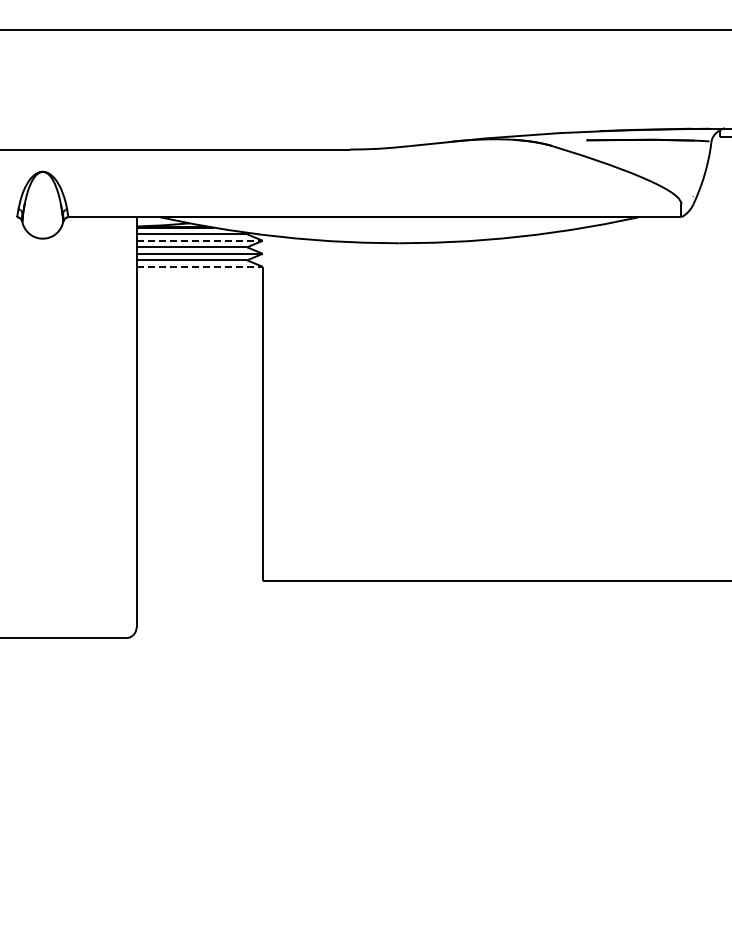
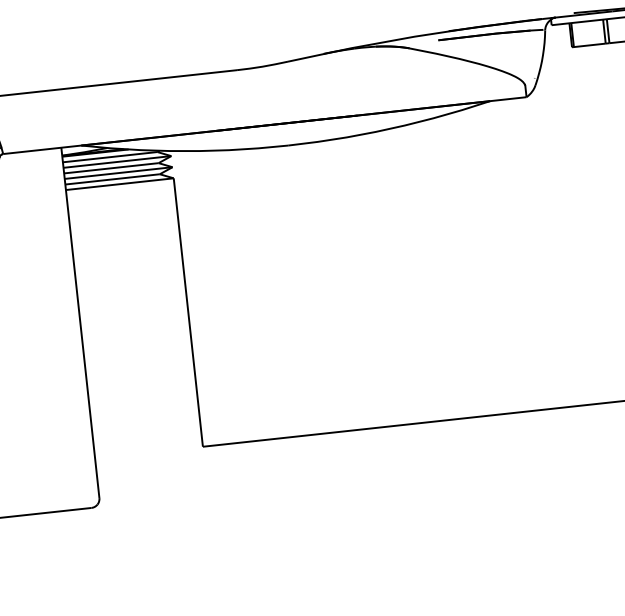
line: (200, 240) -> (118, 161), dashed -> solid
line: (200, 266) -> (120, 183), dashed -> solid

